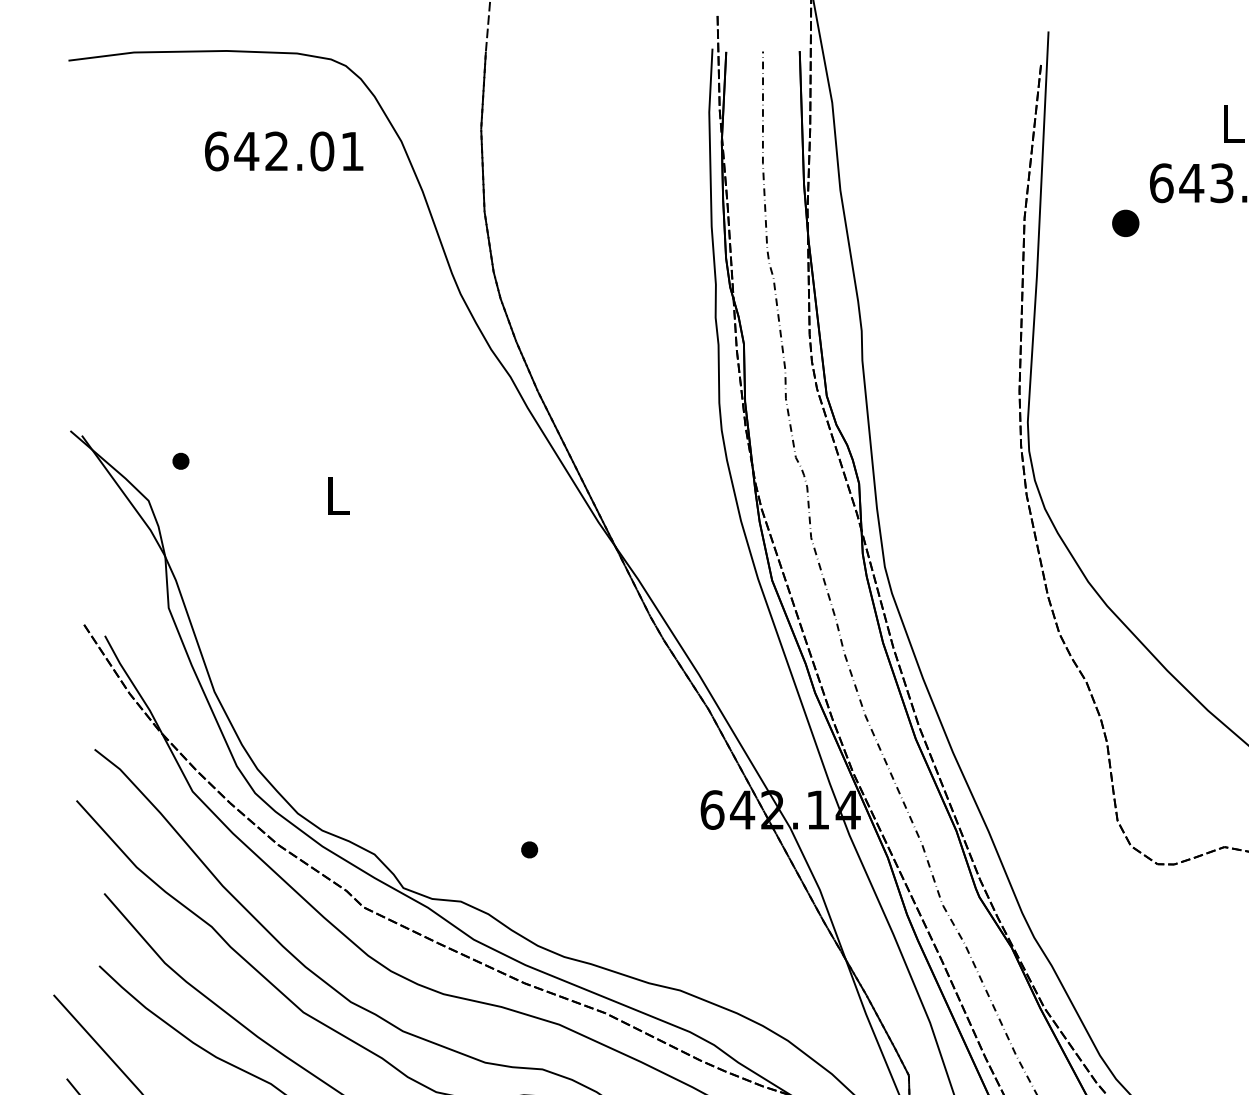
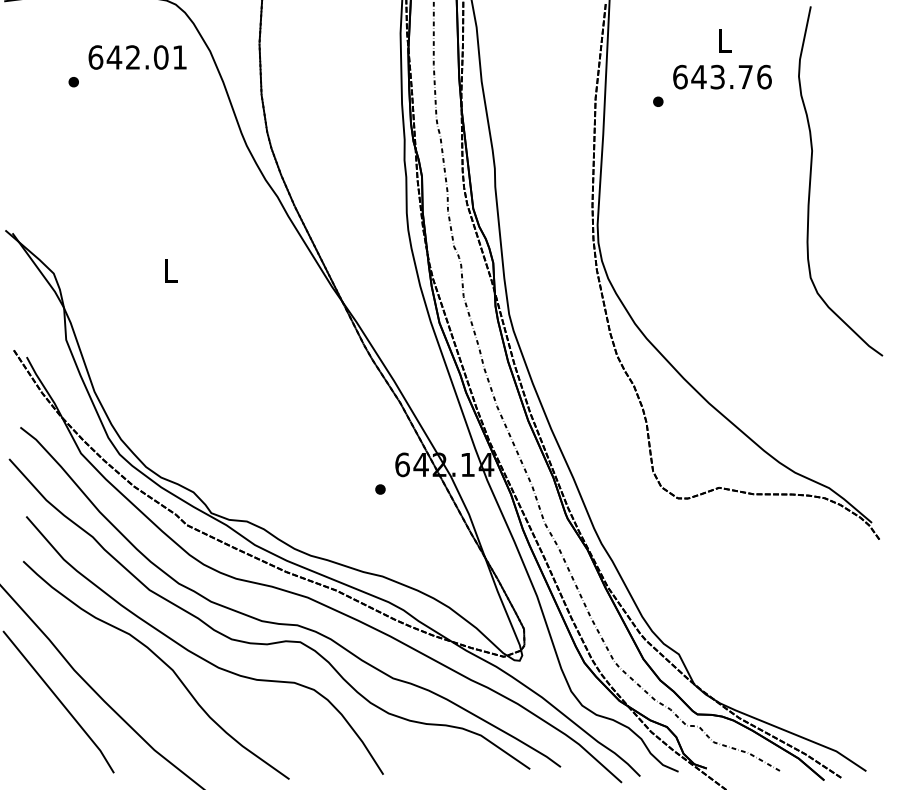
part: (1126, 222) -> (658, 101), size x0.62
part: (180, 461) -> (73, 82), moved
part: (529, 849) -> (380, 489), moved

